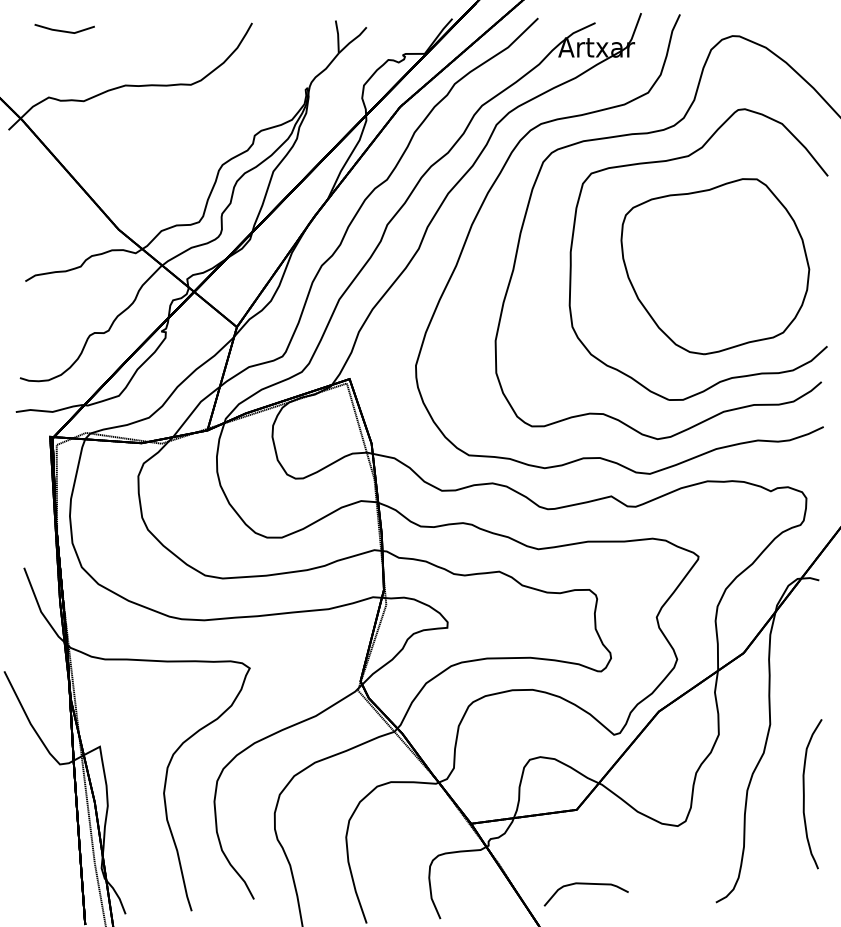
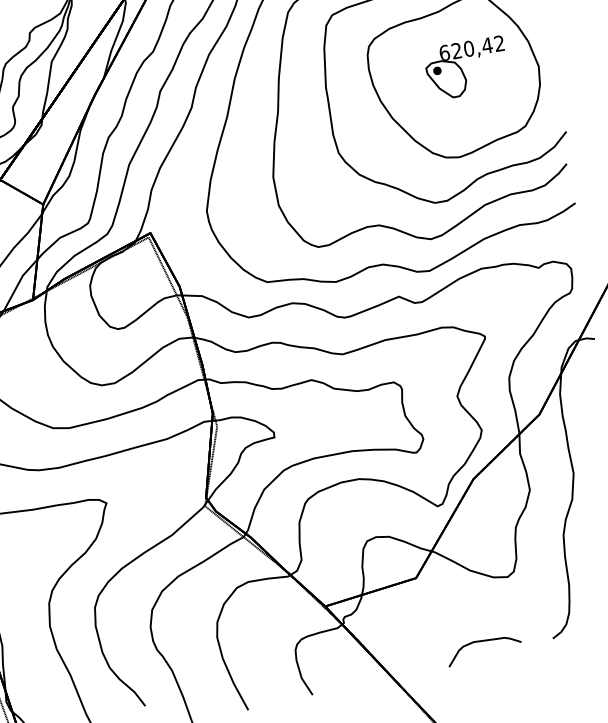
part: (729, 257) -> (466, 68), added
curve: (585, 884) -> (482, 641), moved

